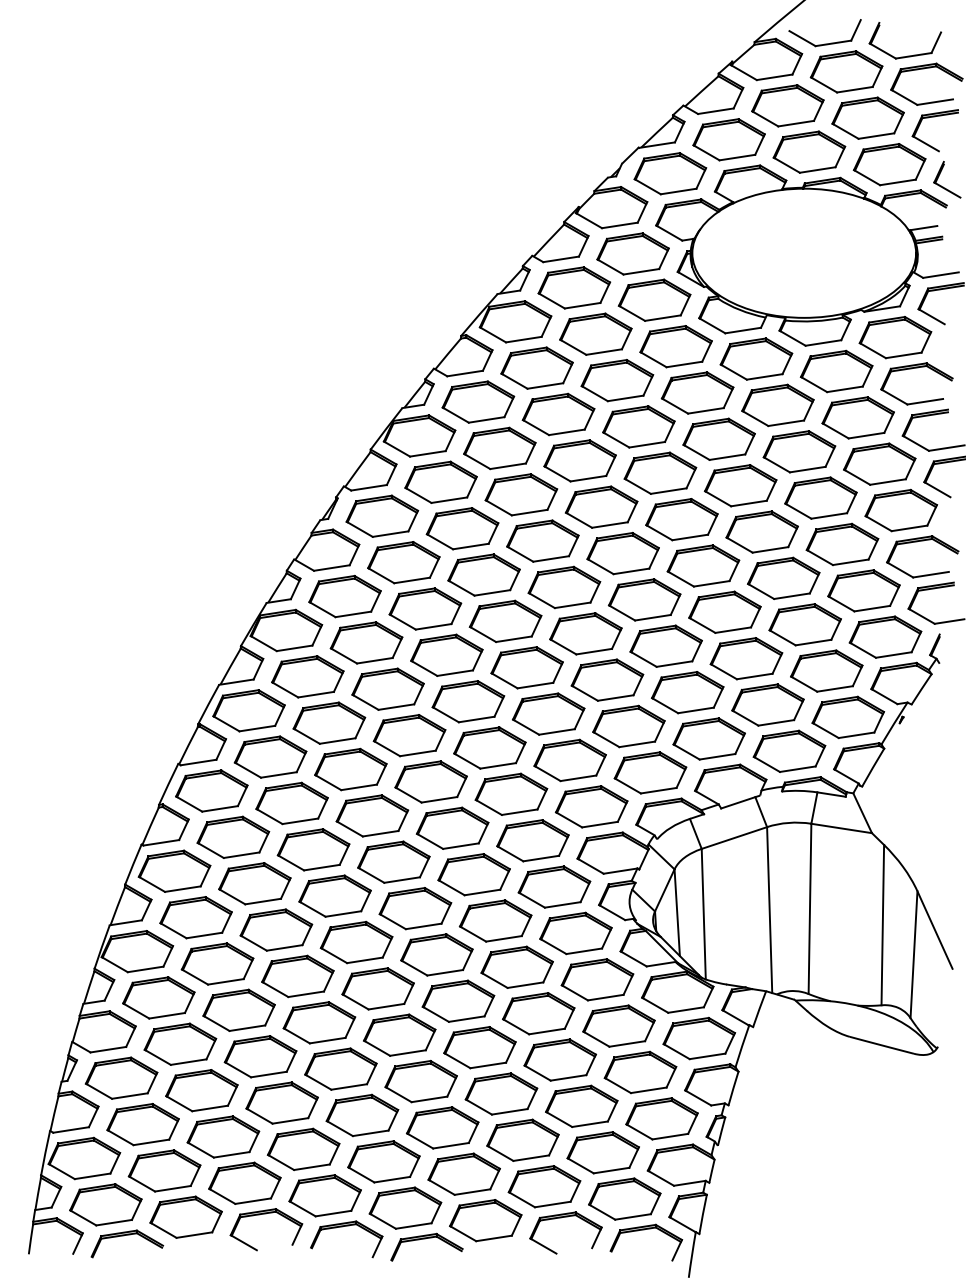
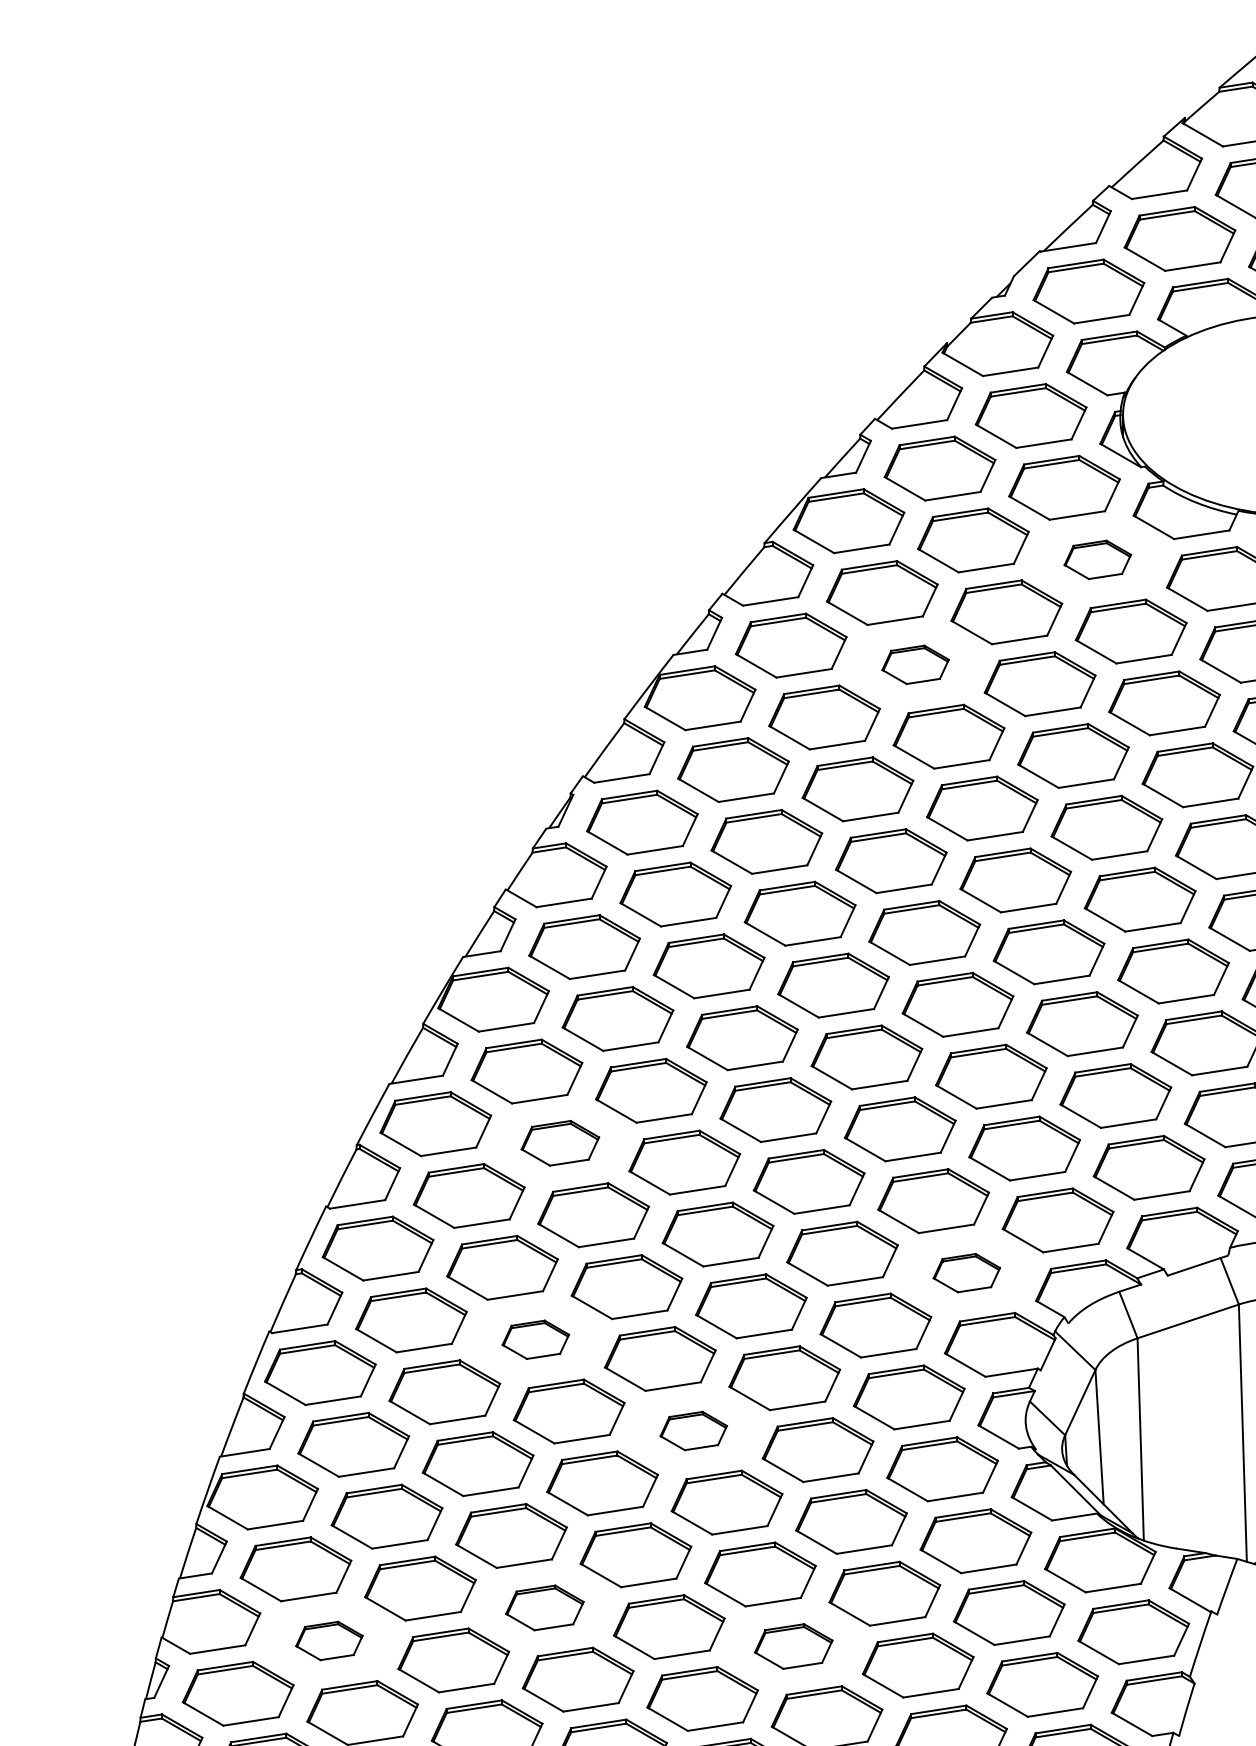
part: (675, 346) -> (1096, 559), size x0.6
part: (558, 414) -> (915, 664), size x0.6
part: (329, 722) -> (560, 1142), size x0.7
part: (591, 806) -> (966, 1272), size x0.6
part: (313, 849) -> (535, 1339), size x0.6
part: (415, 908) -> (693, 1430), size x0.6
part: (319, 1022) -> (545, 1607), size x0.7
part: (180, 1043) -> (329, 1639), size x0.6
part: (479, 1047) -> (793, 1646), size x0.7

